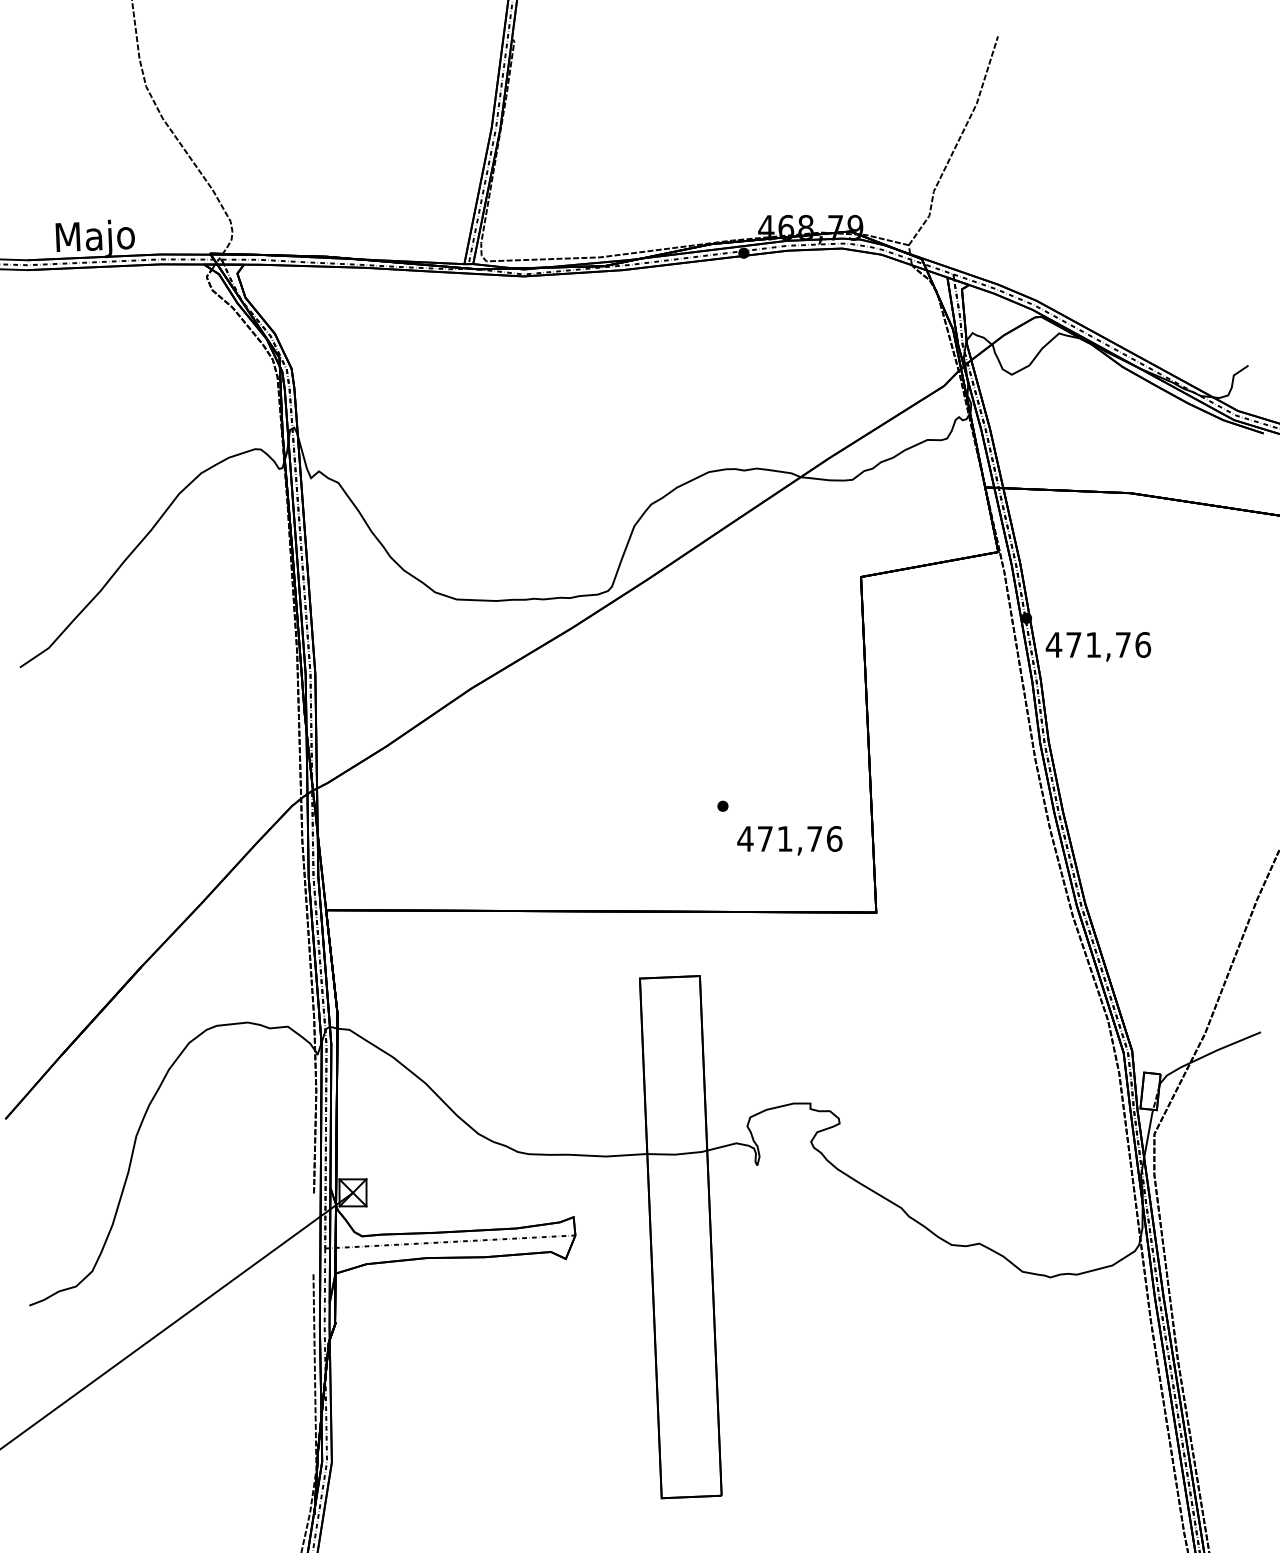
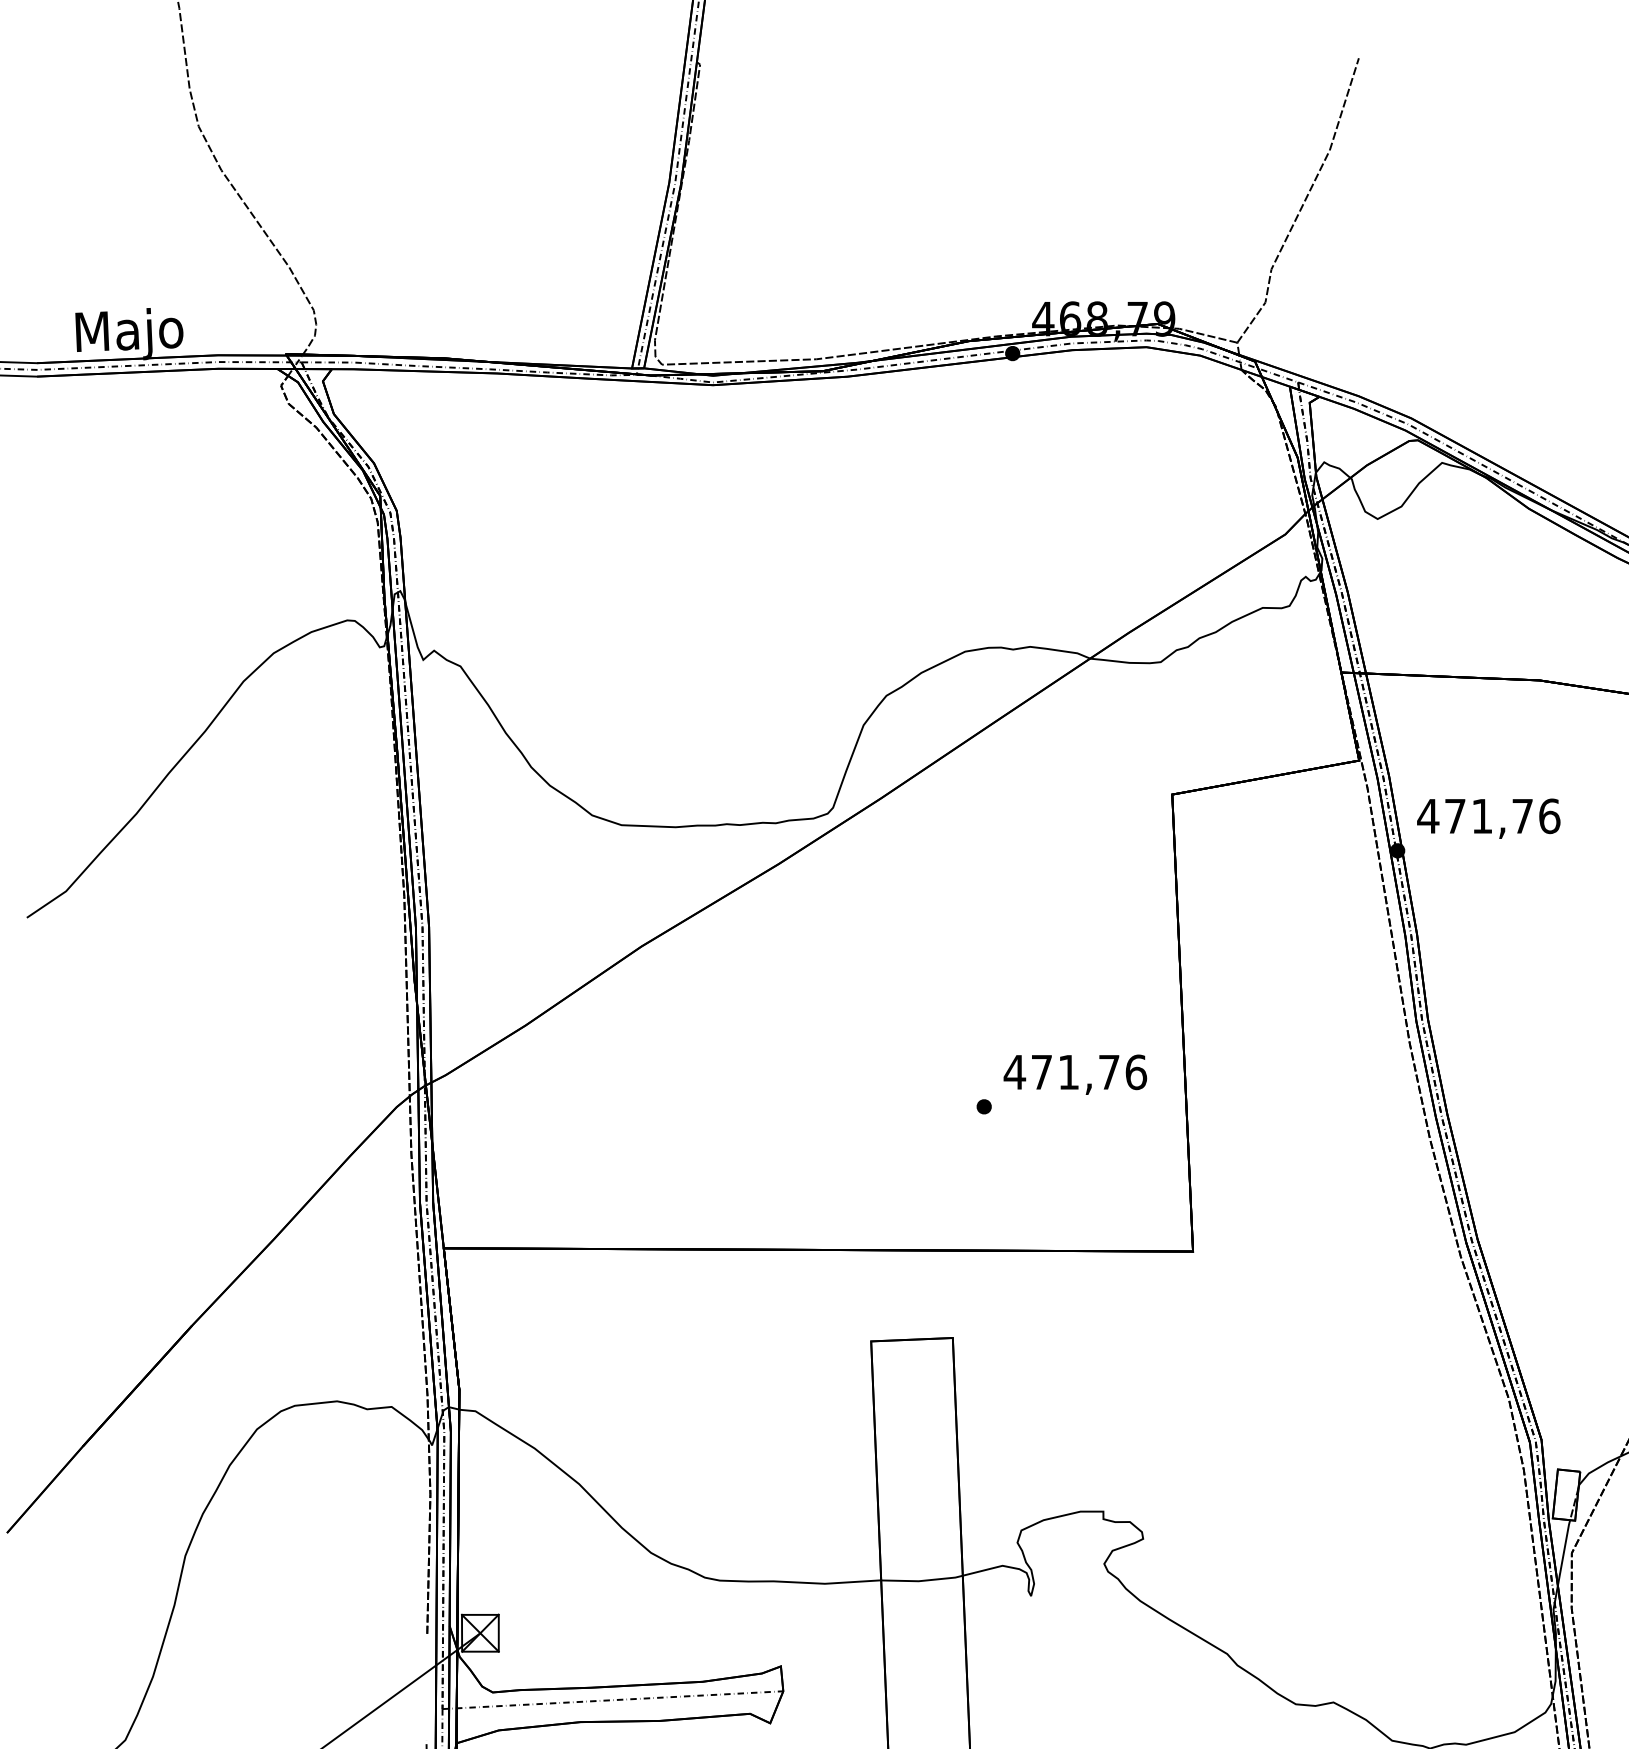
text: (1098, 646) -> (1488, 818), moved
text: (789, 840) -> (1074, 1074), moved

